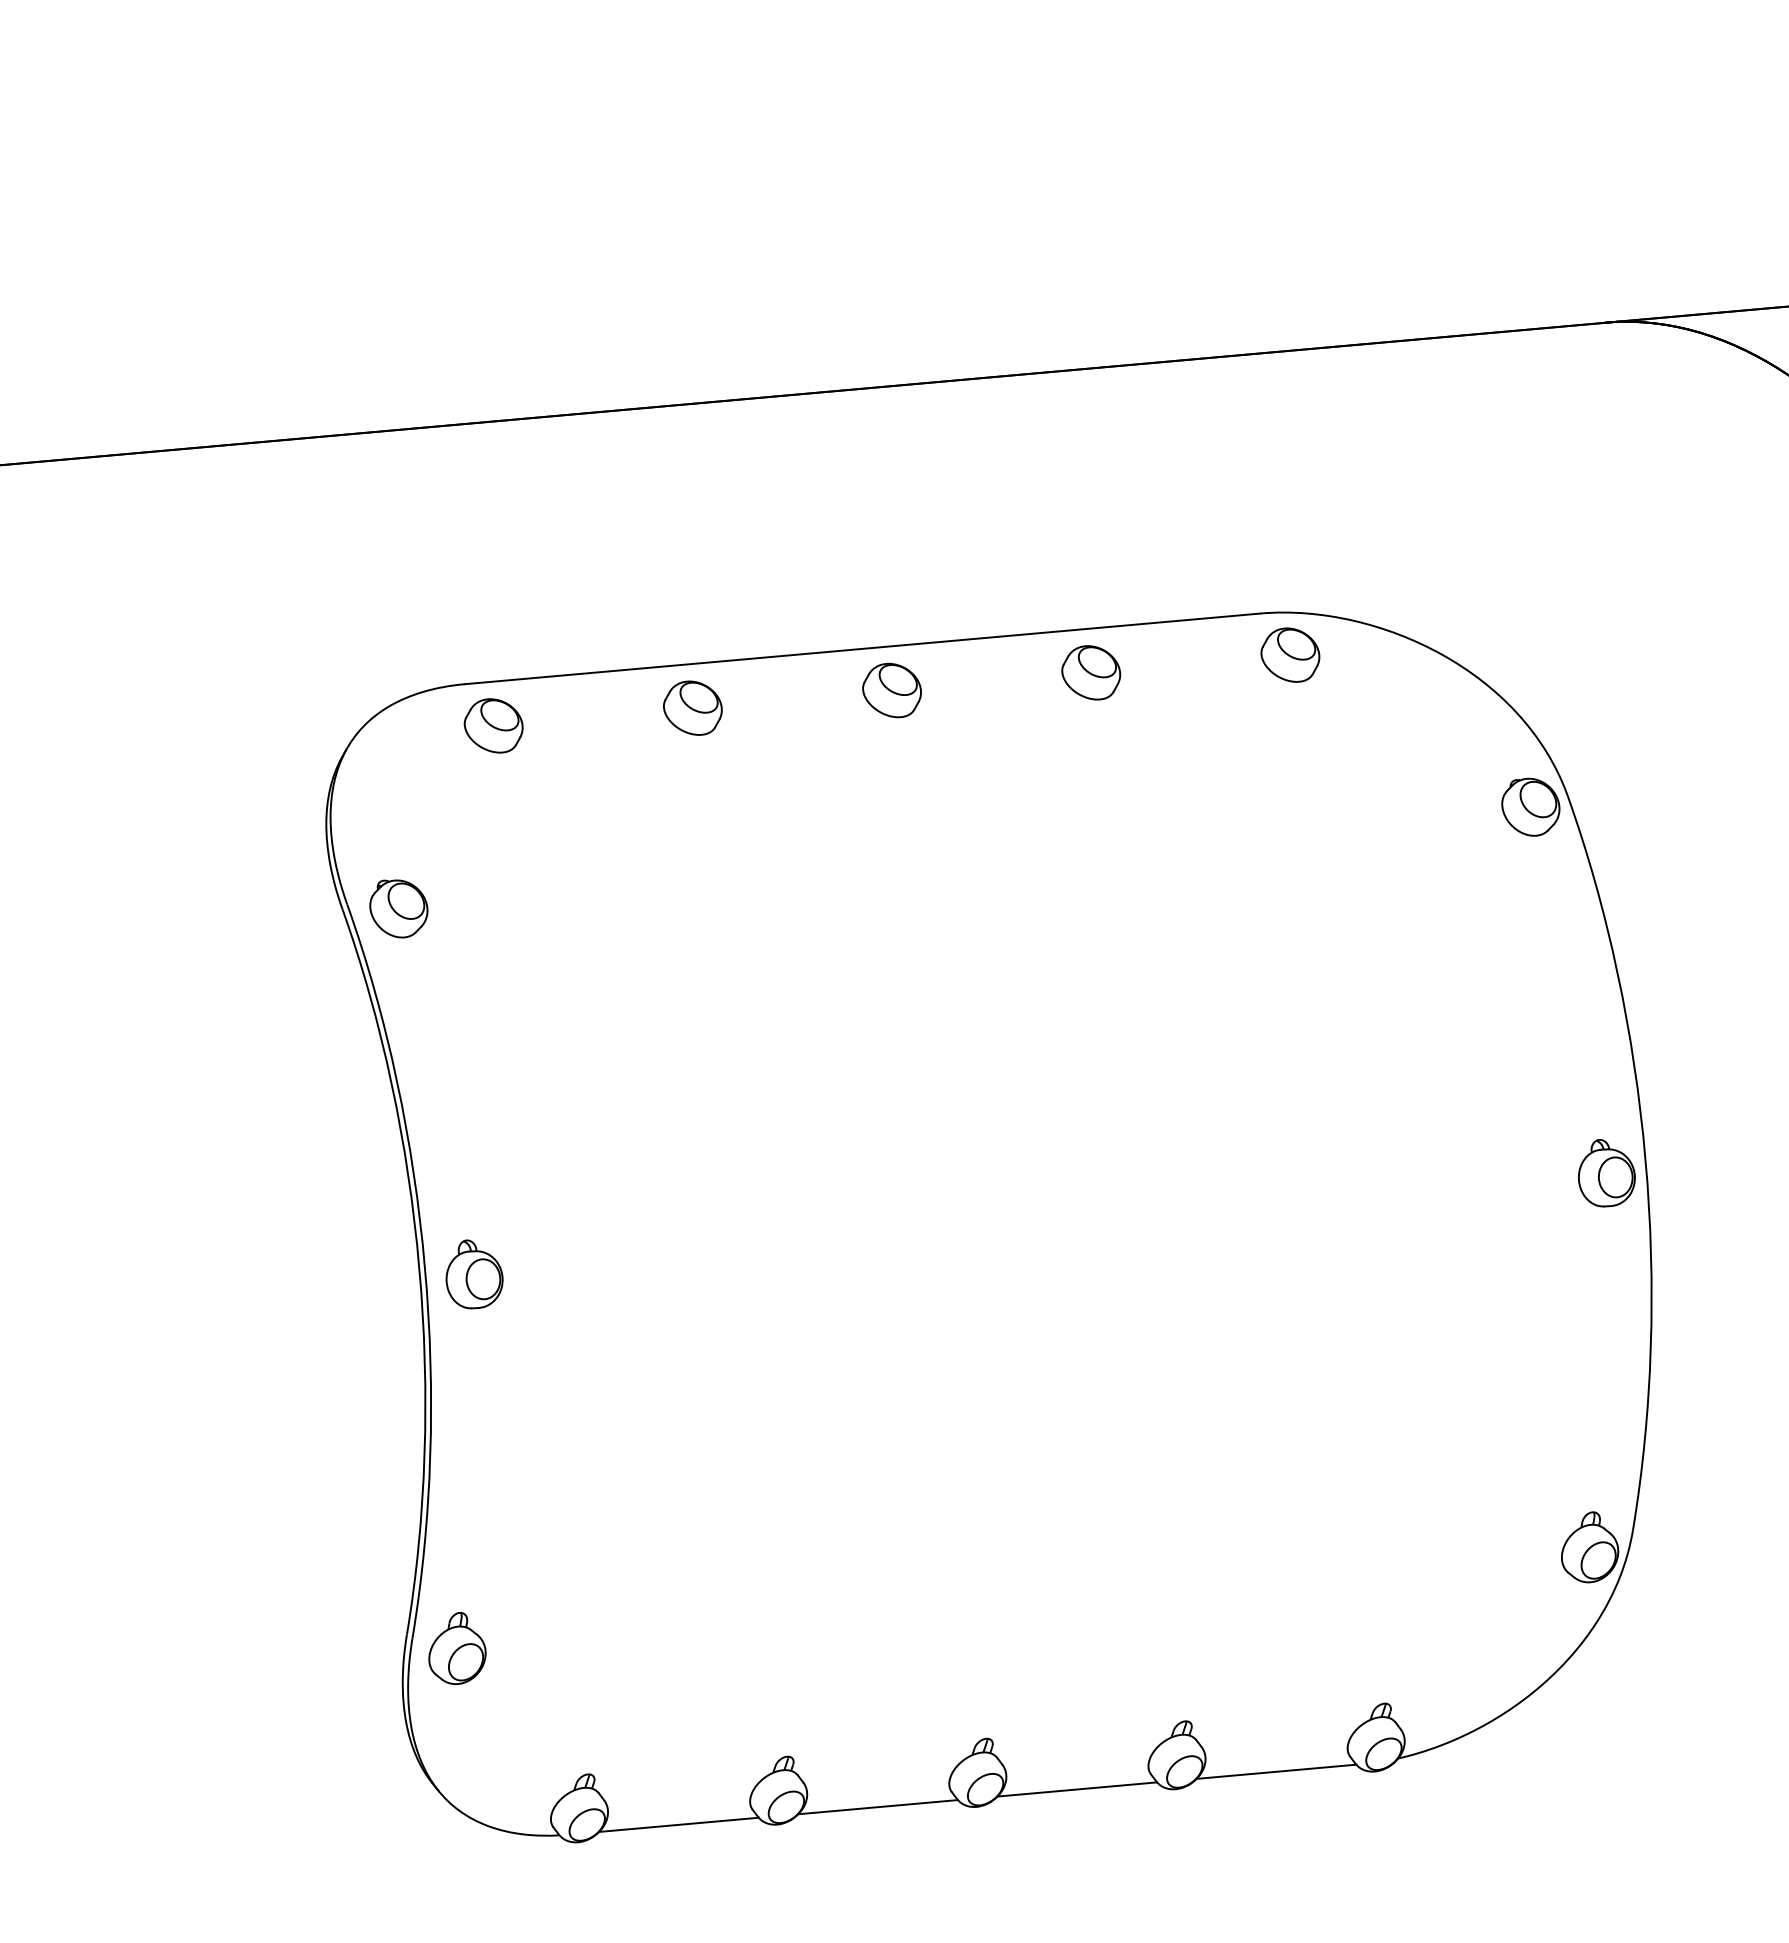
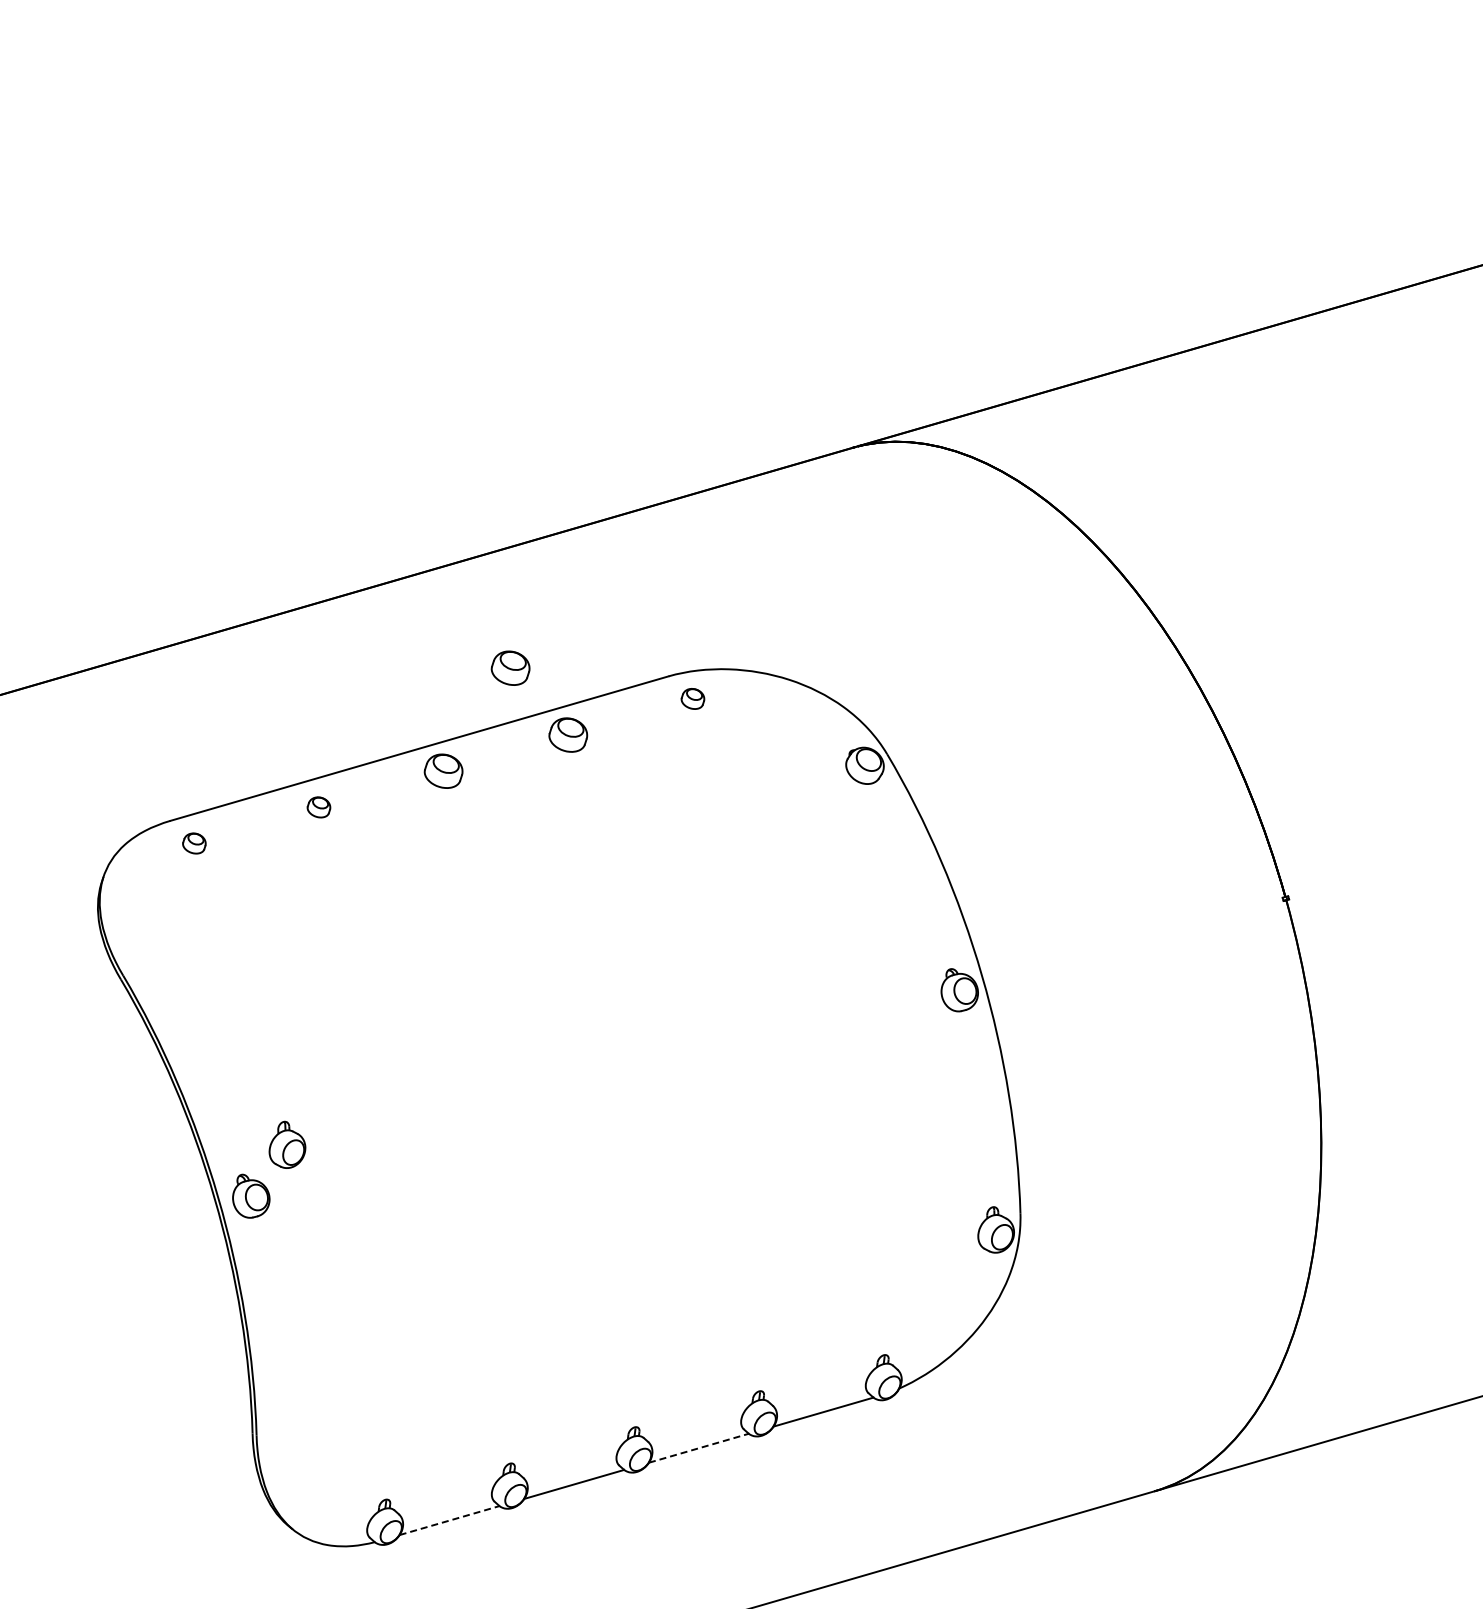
part: (1024, 553) -> (510, 667), added
part: (1289, 654) -> (692, 698), size x0.6
part: (692, 707) -> (318, 807), size x0.6
part: (494, 725) -> (194, 843), size x0.6
part: (398, 909) -> (156, 972), removed
part: (459, 1648) -> (287, 1144), moved
line: (1078, 1789) -> (699, 1448), solid -> dashed
line: (680, 1824) -> (450, 1520), solid -> dashed

